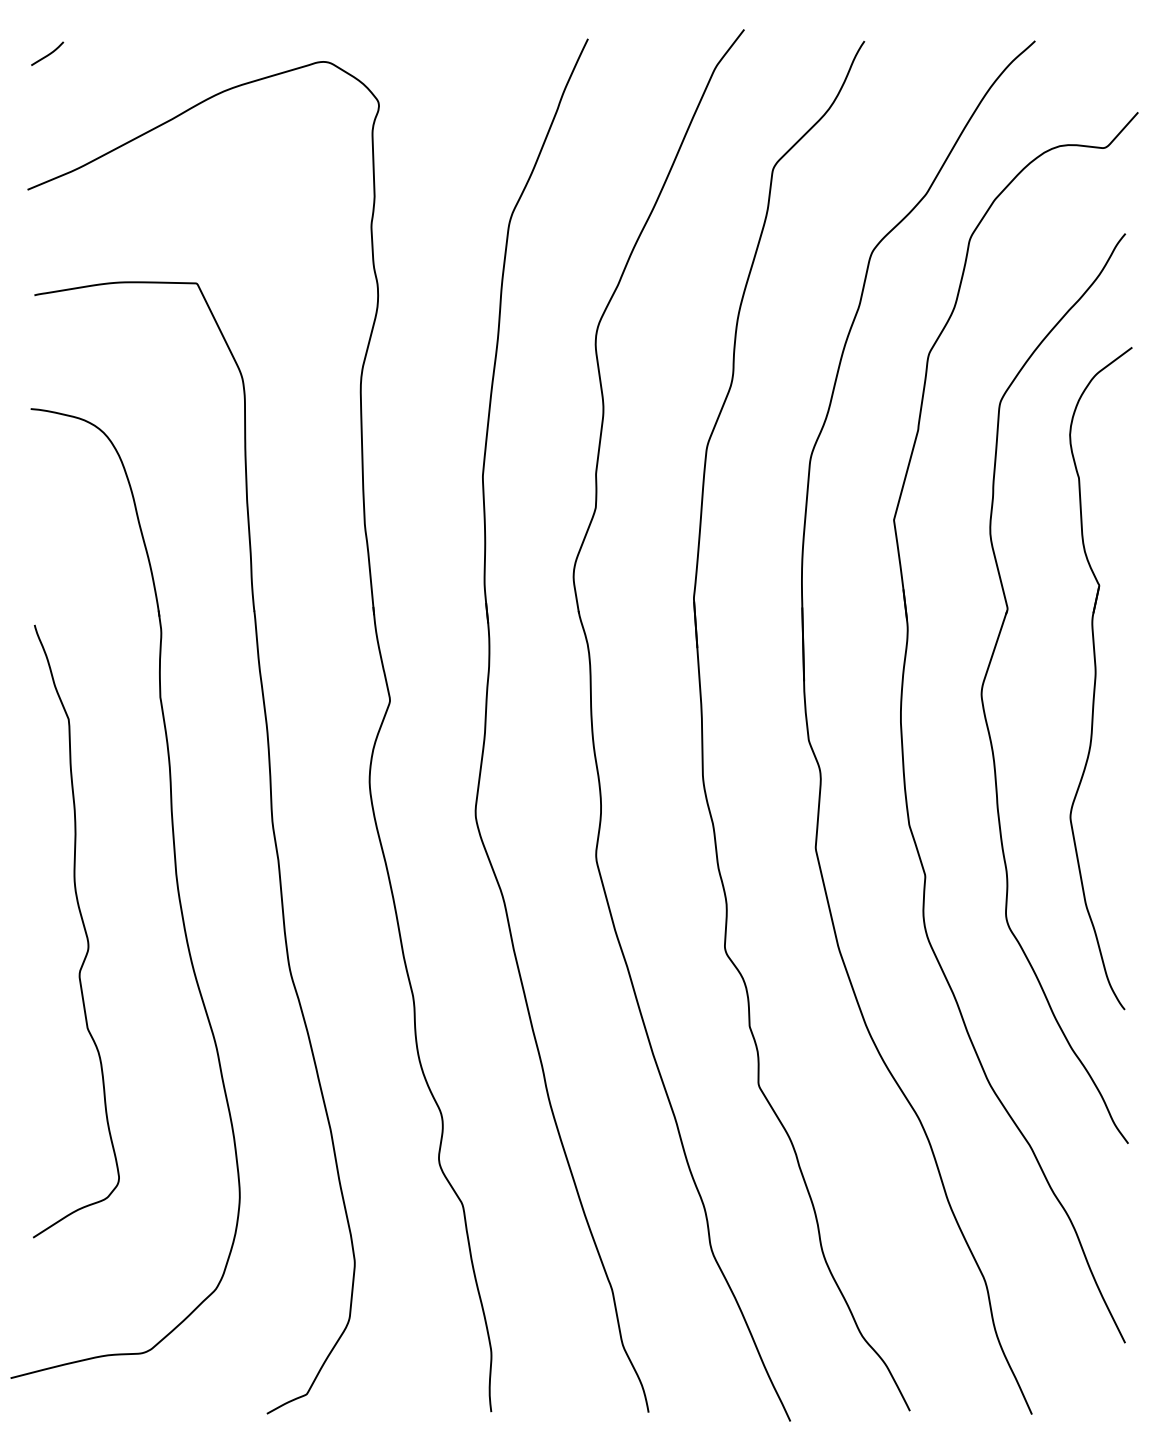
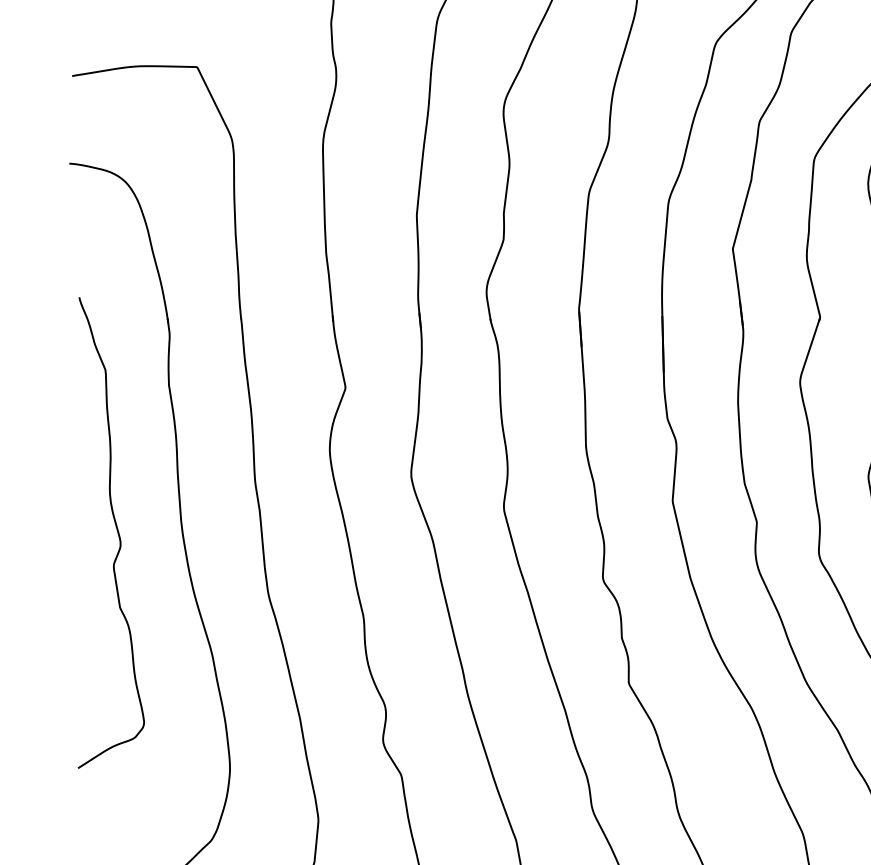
curve: (83, 928) -> (116, 530), moved

